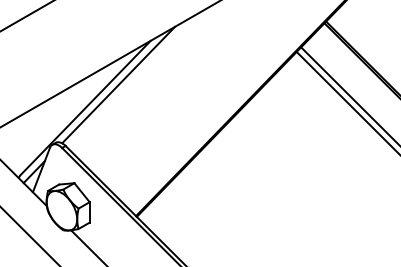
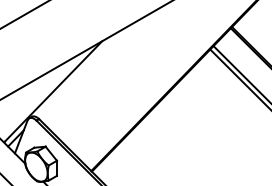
line: (118, 84) -> (78, 73), removed

